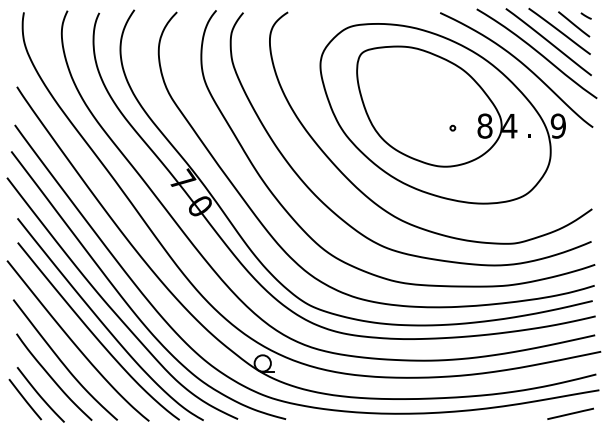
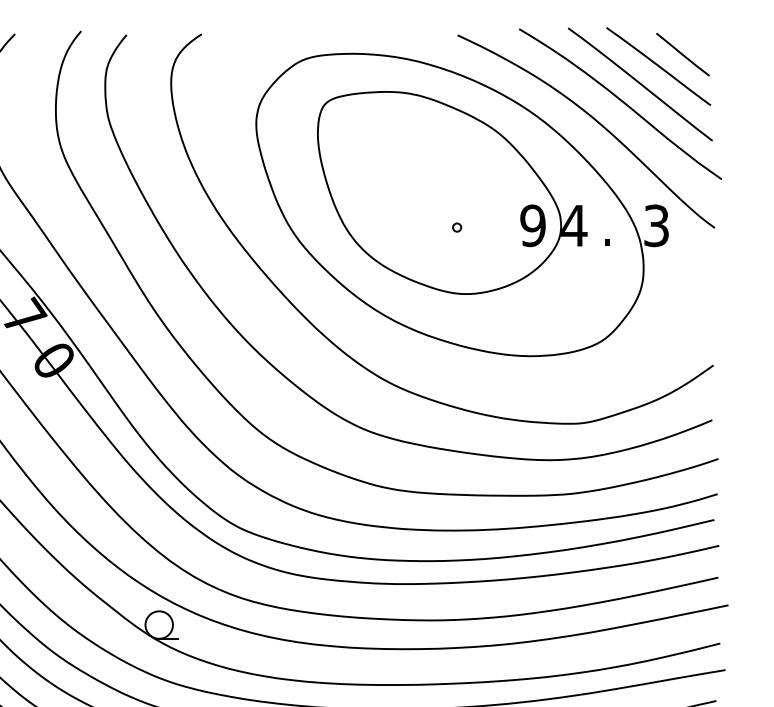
line: (585, 15) -> (702, 39), removed
text: (484, 125) -> (532, 224), 8 -> 9
text: (557, 125) -> (655, 224), 9 -> 3
circle: (452, 127) -> (456, 226), moved

